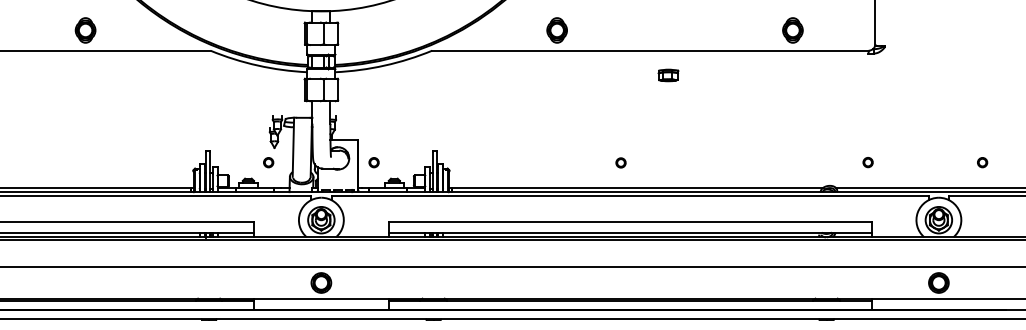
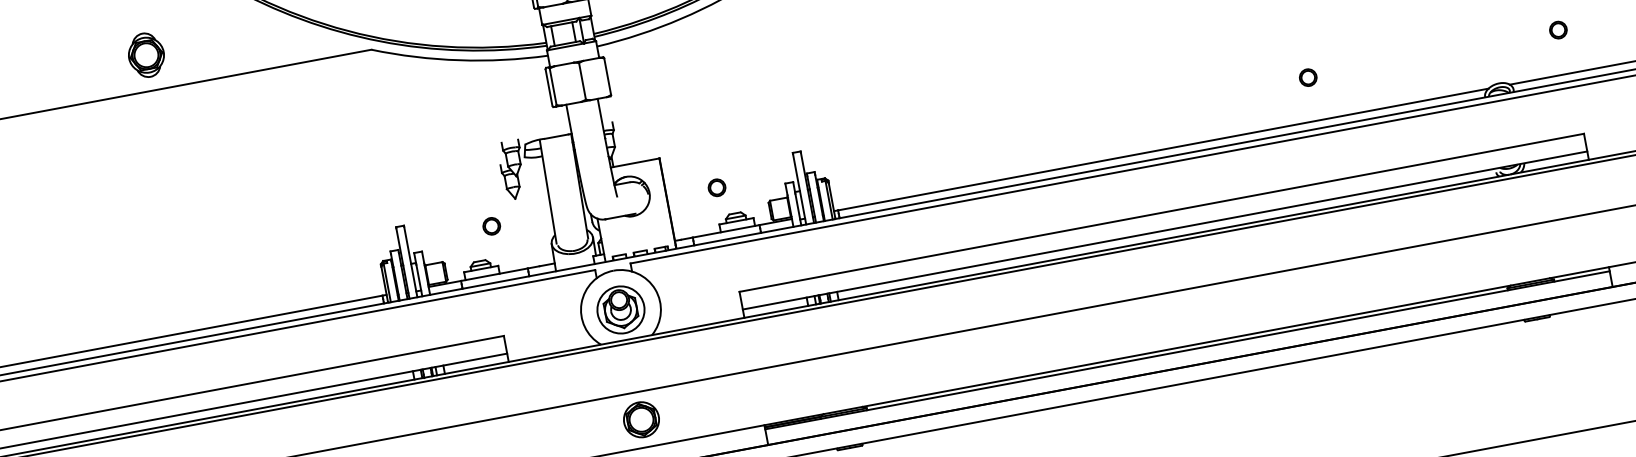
part: (268, 162) -> (491, 226), moved
part: (373, 162) -> (715, 187), moved
part: (620, 162) -> (1307, 77), moved

